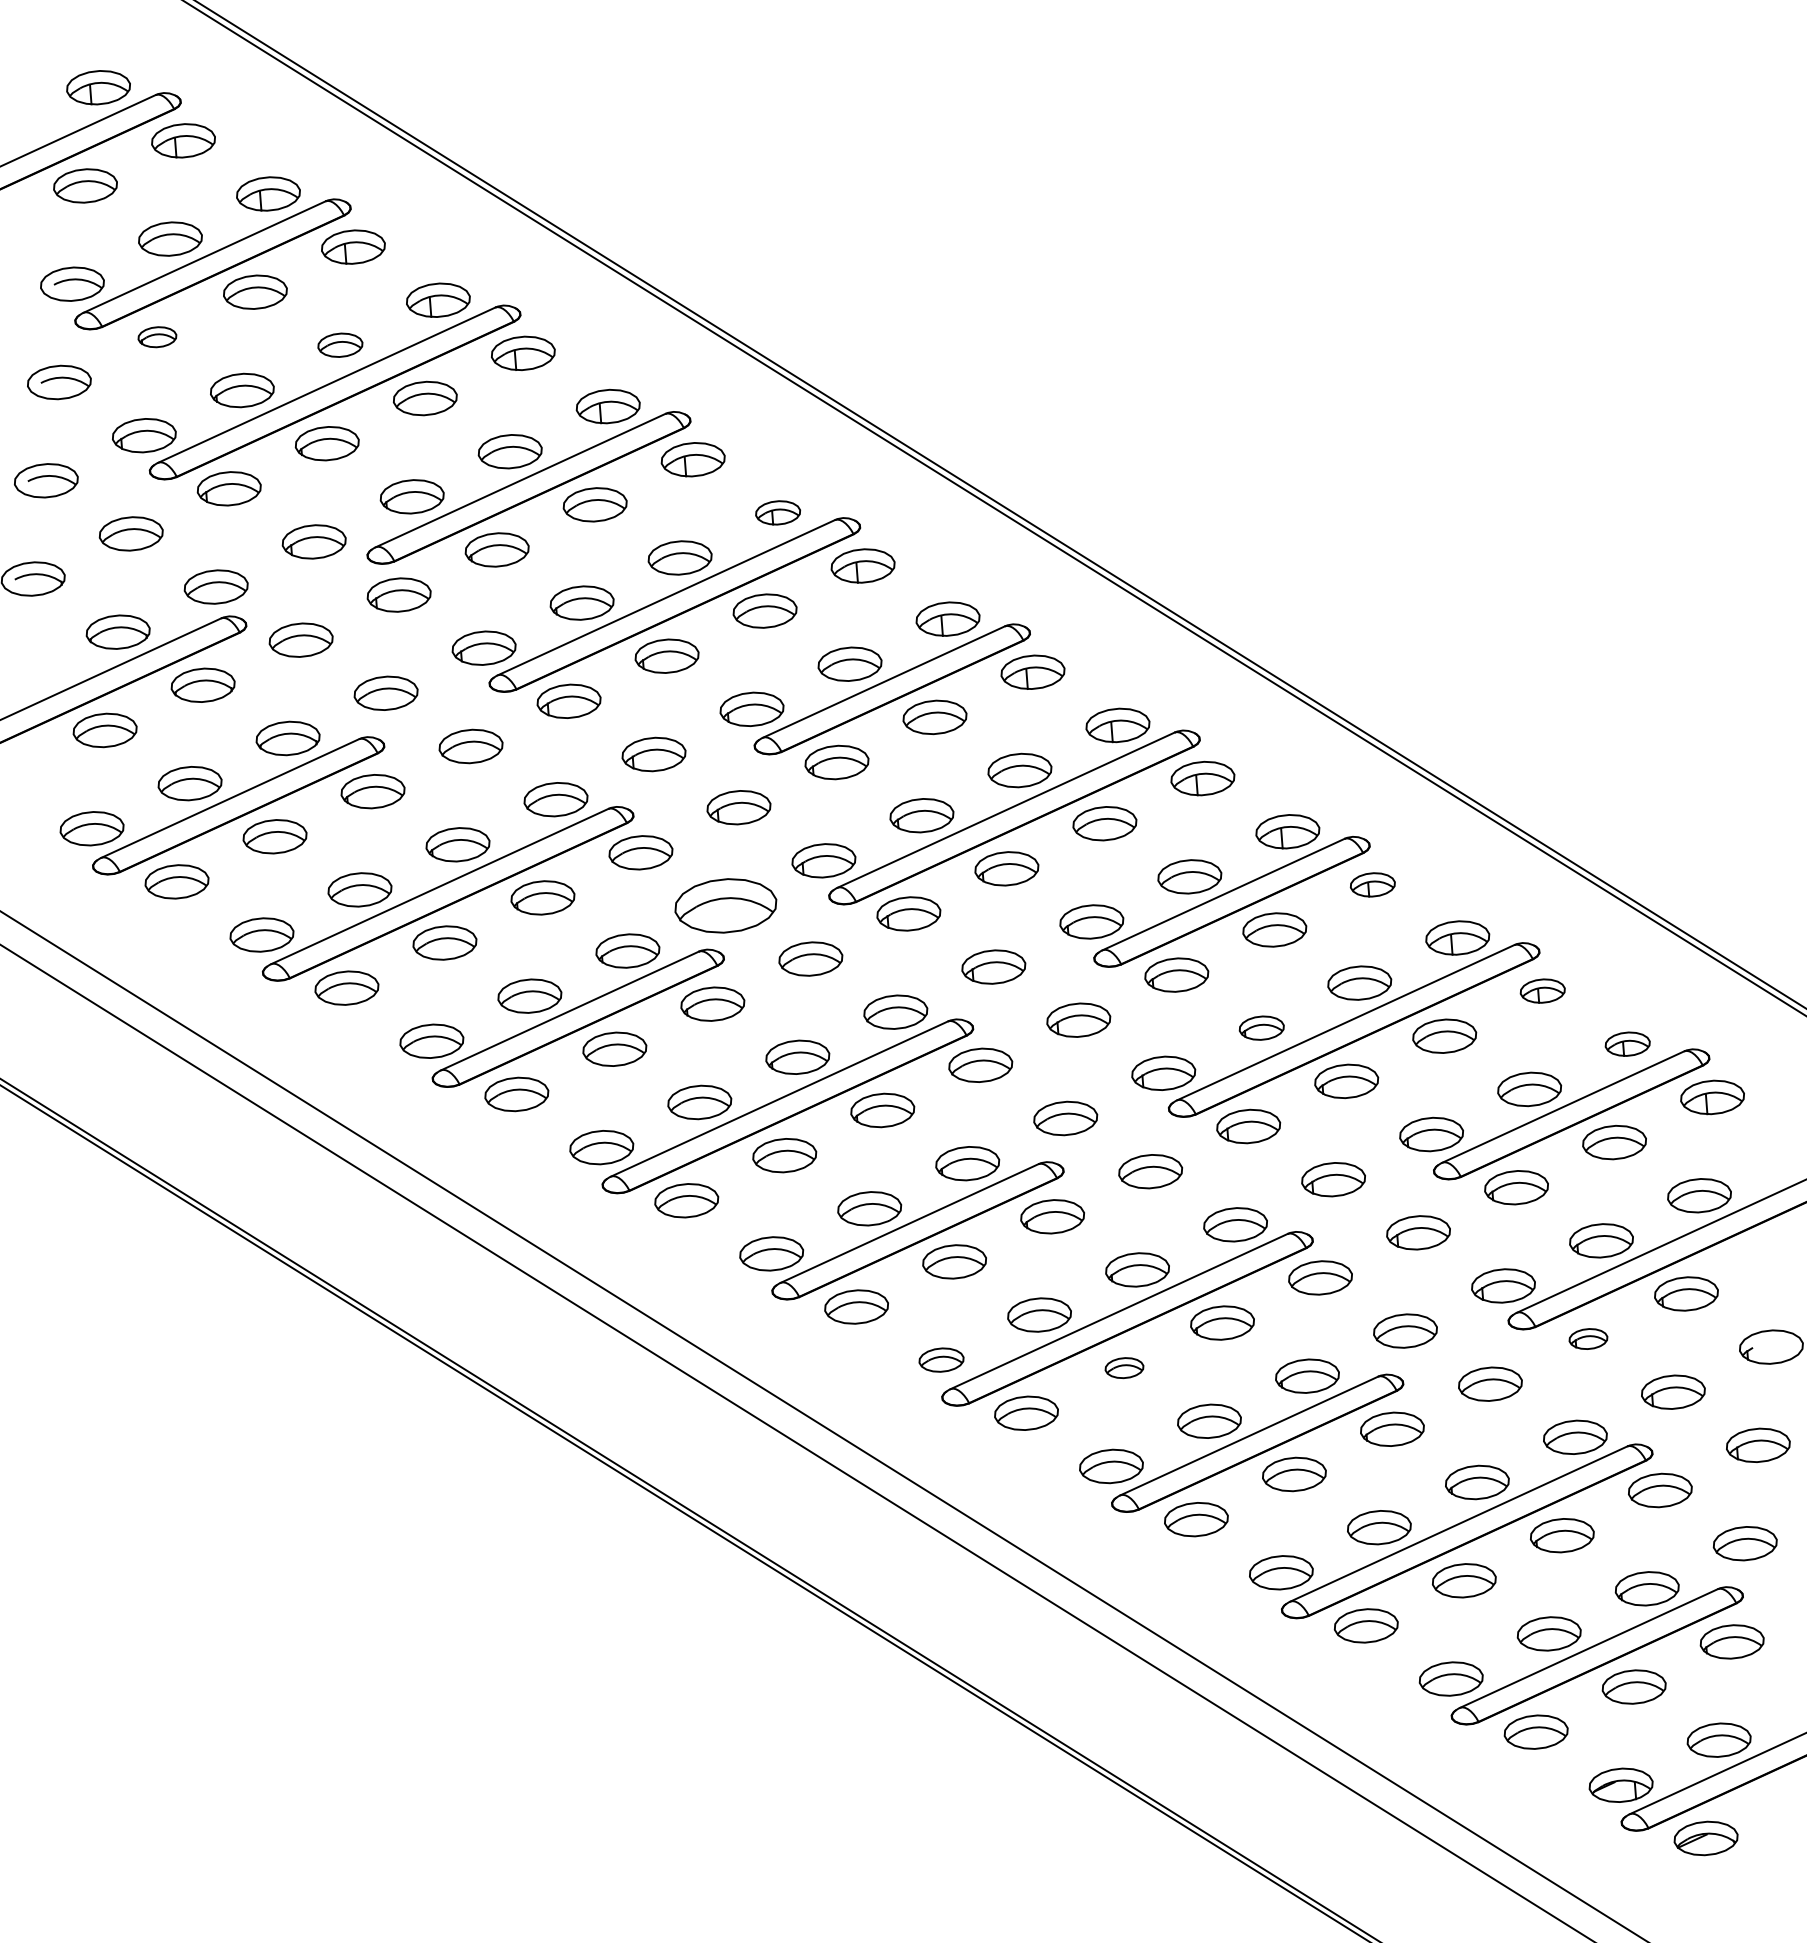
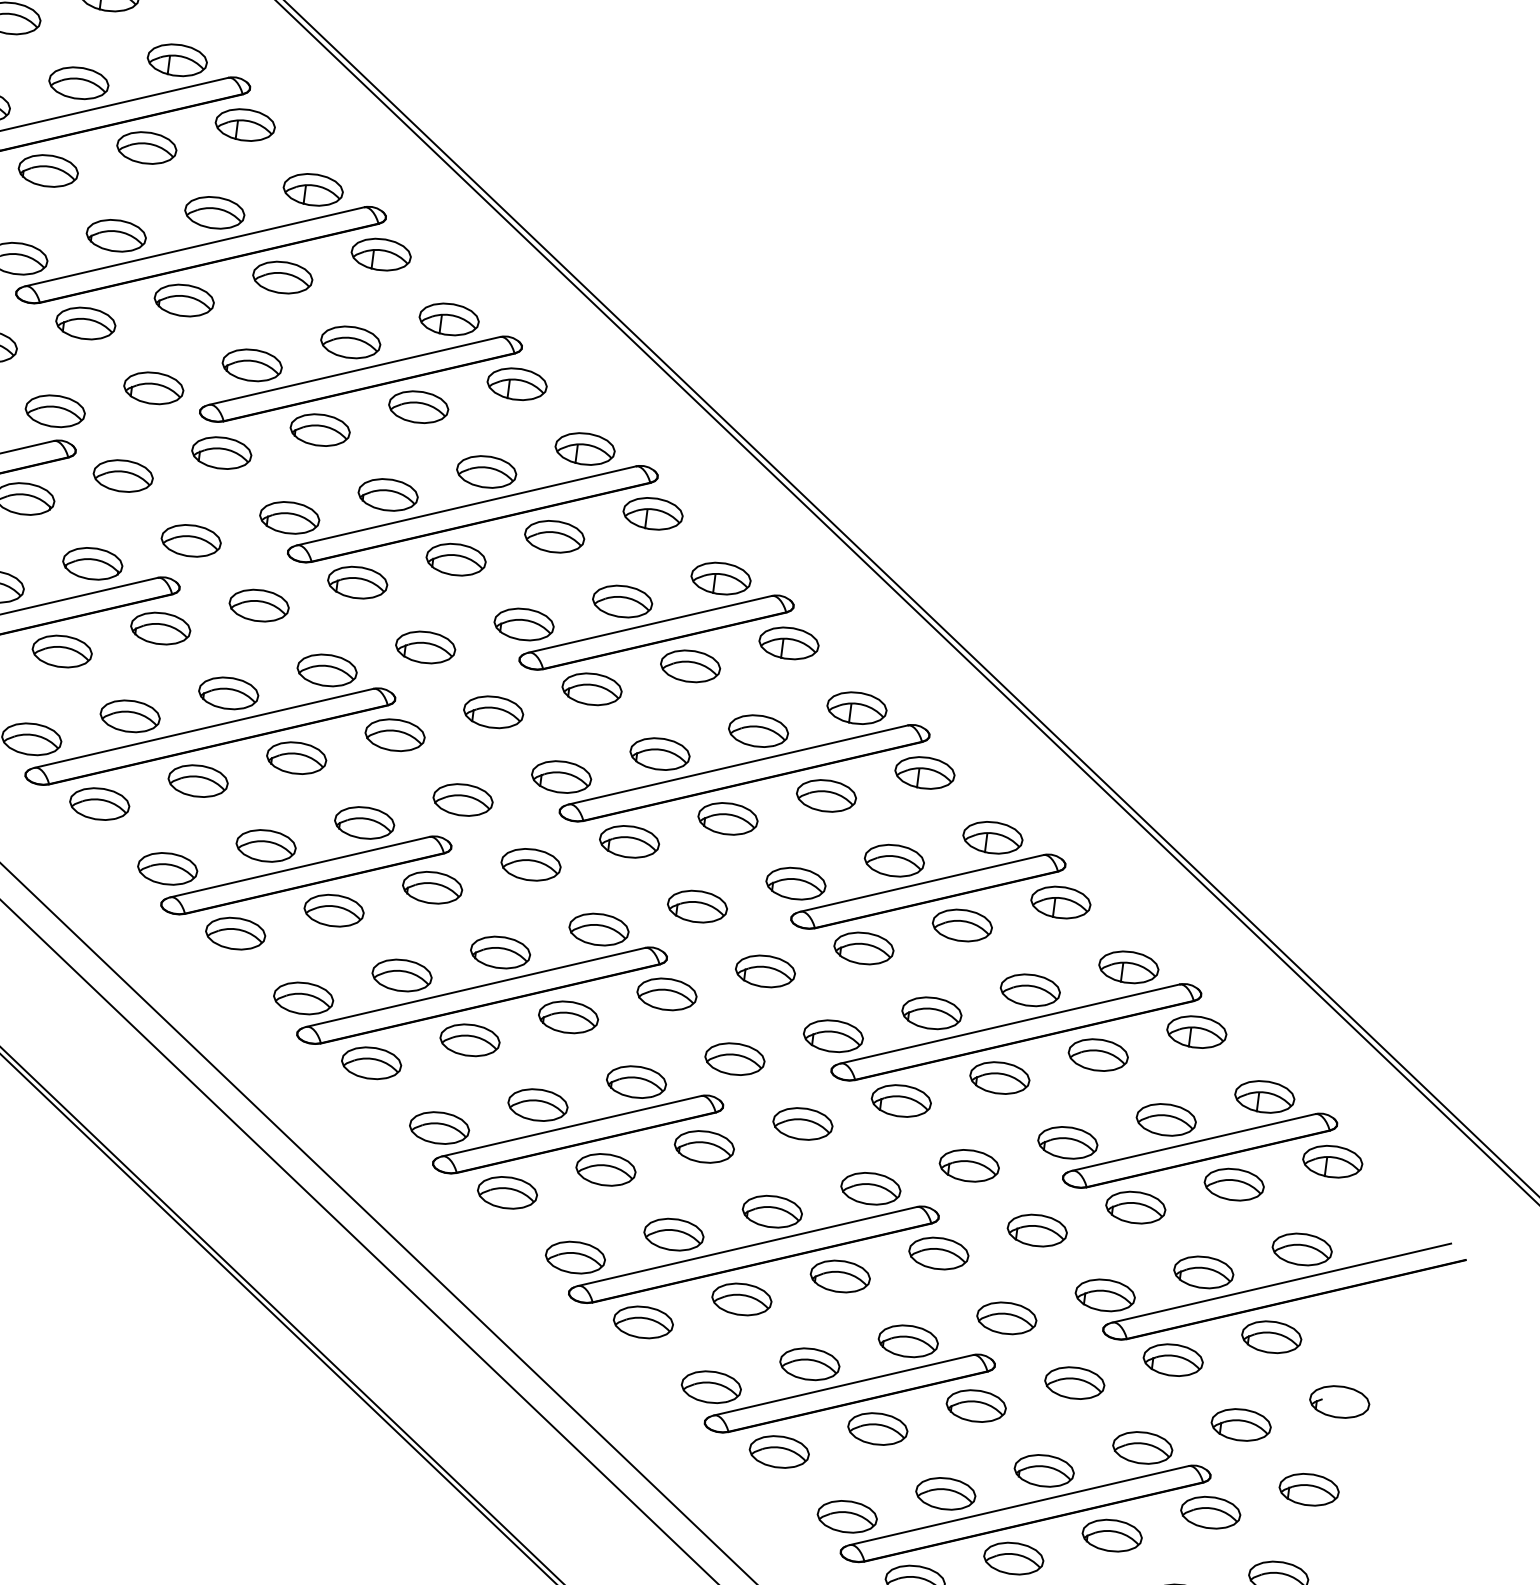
part: (157, 336) -> (48, 170), size x1.67
part: (340, 344) -> (215, 212), size x1.43
part: (777, 512) -> (584, 448), size x1.43
part: (1372, 884) -> (1060, 902), size x1.43
part: (725, 905) -> (462, 799), size x0.62
part: (1542, 990) -> (1196, 1031), size x1.43
part: (1261, 1027) -> (931, 1012), size x1.43
part: (1627, 1043) -> (1264, 1096), size x1.43
part: (1588, 1338) -> (1173, 1359), size x1.67
part: (941, 1359) -> (575, 1257), size x1.43
part: (1124, 1367) -> (742, 1298), size x1.67

